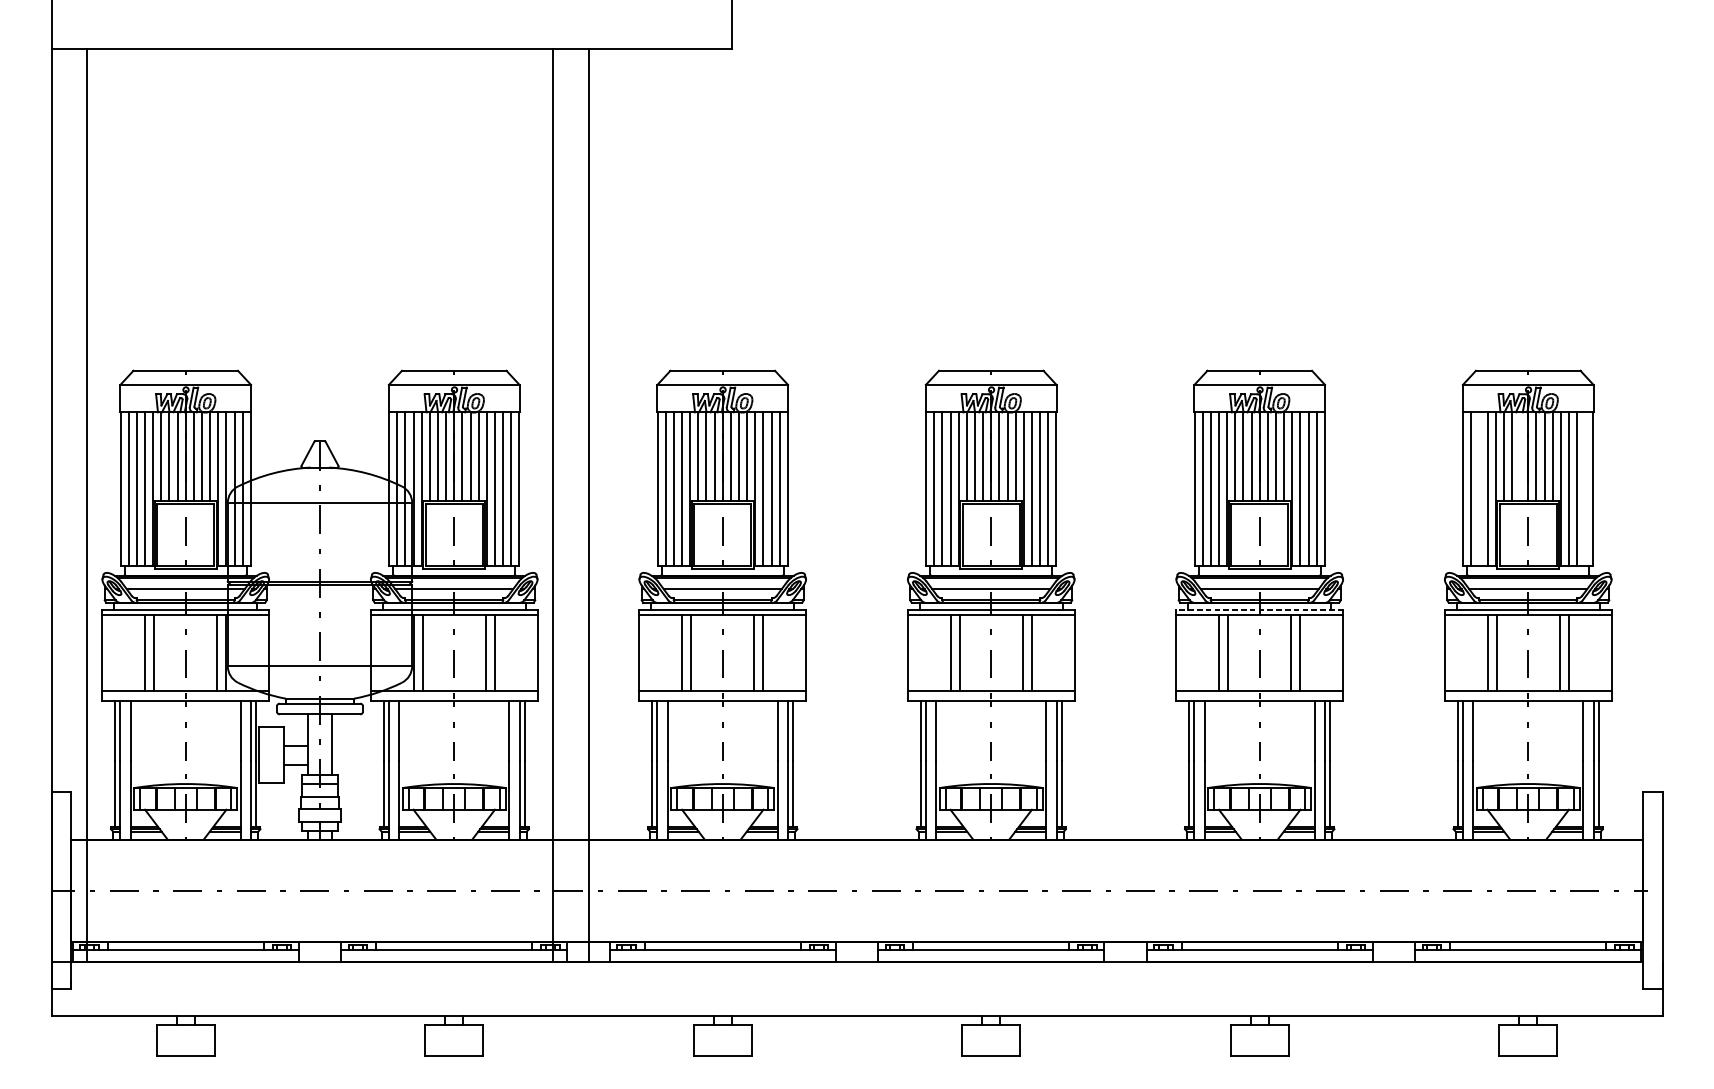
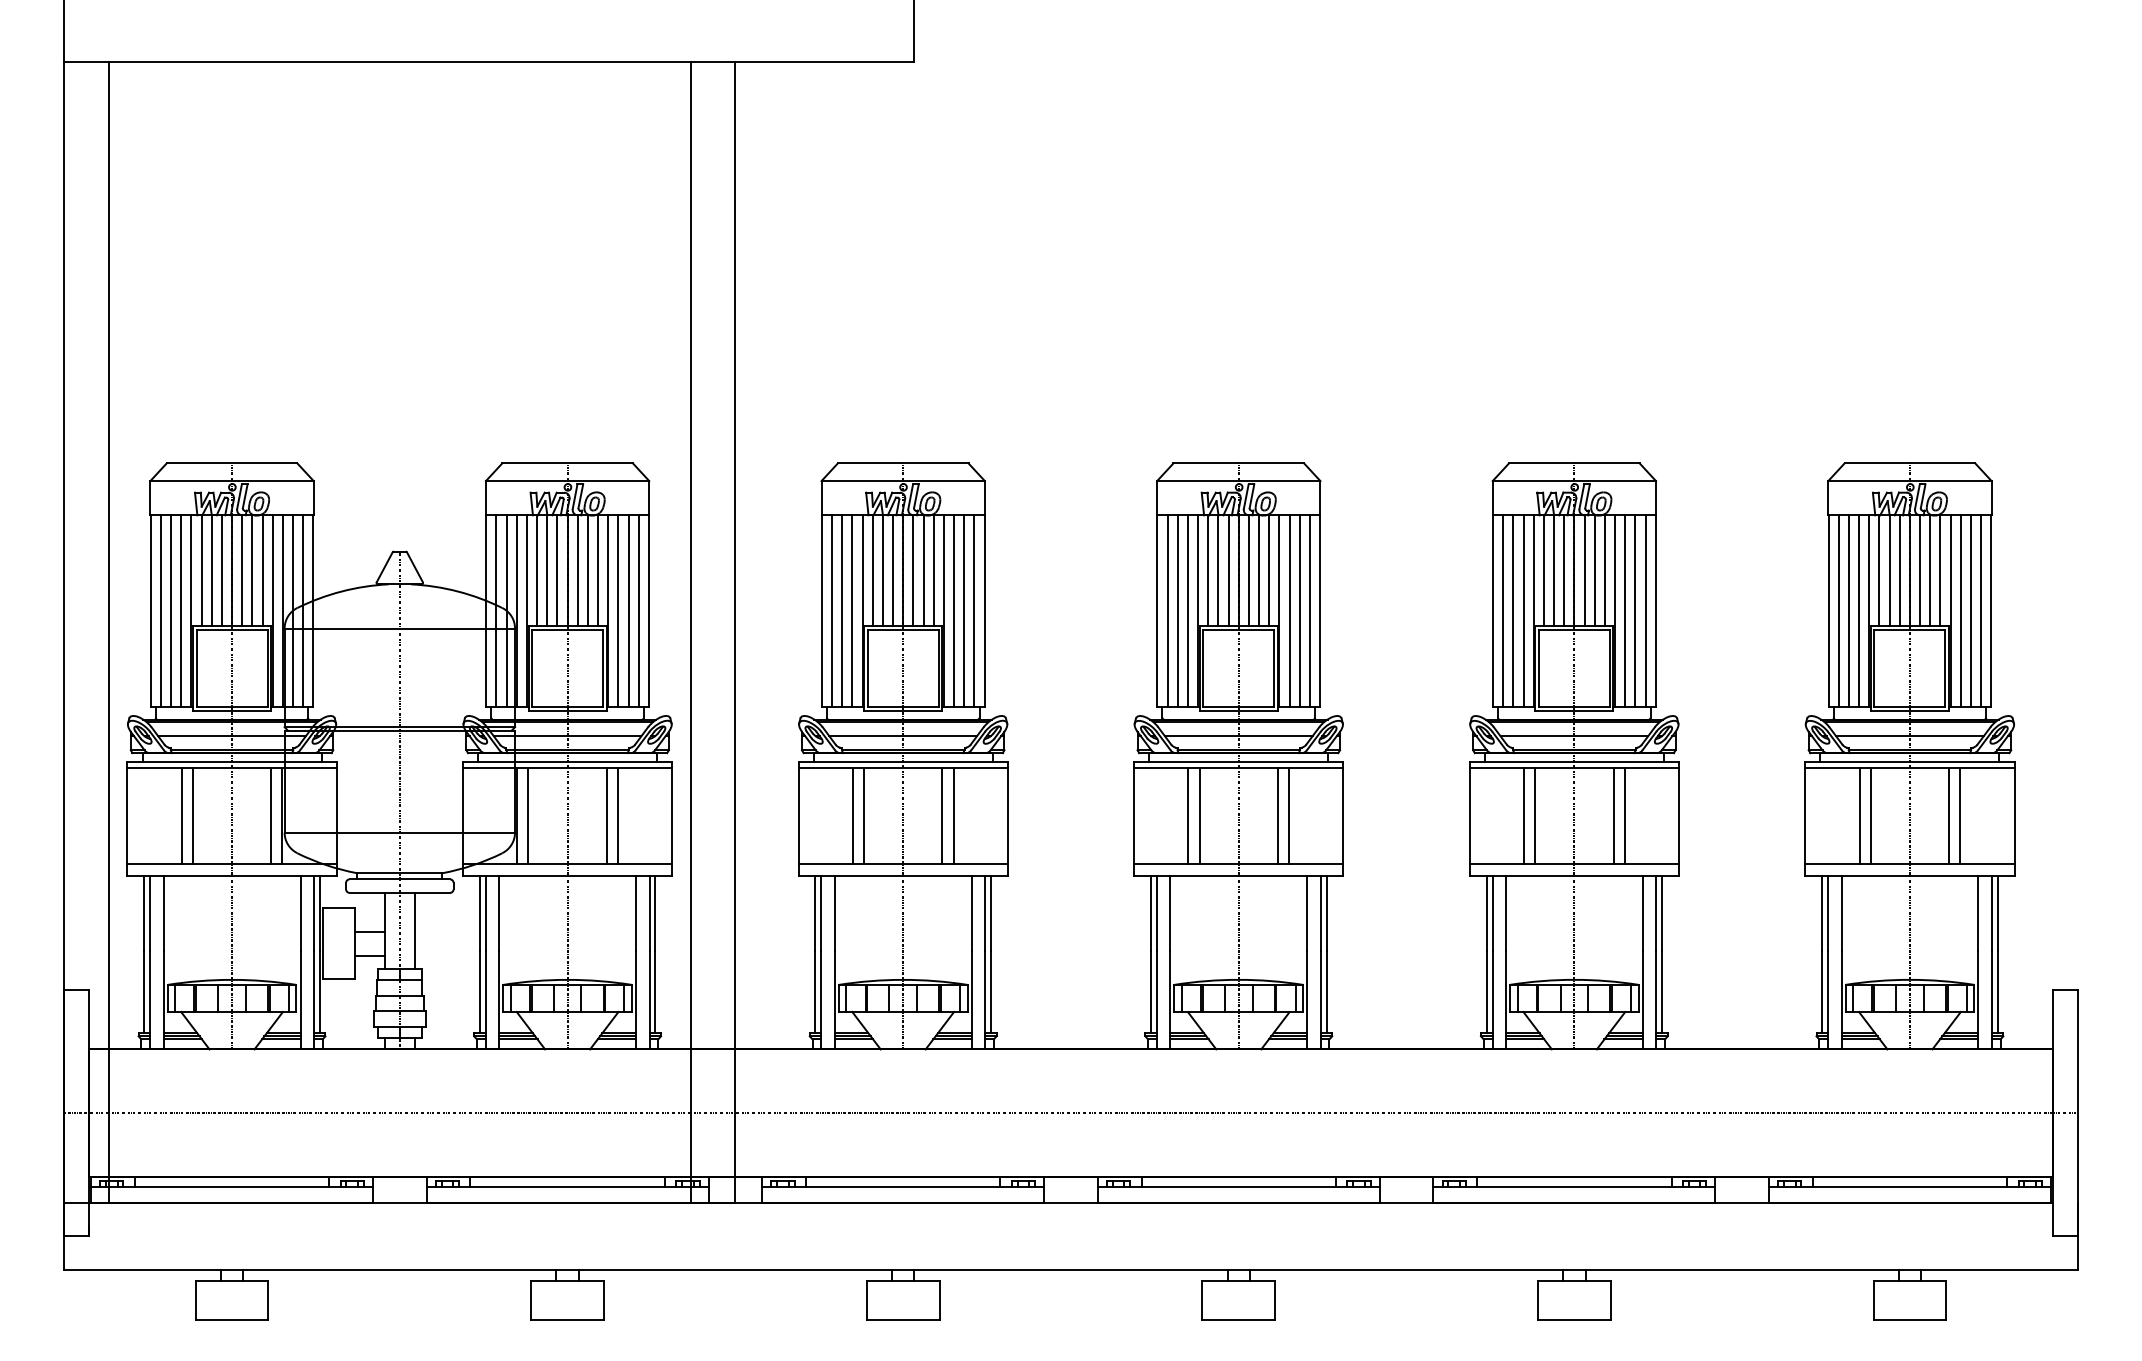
line: (1519, 456) -> (1899, 570), added
line: (1479, 488) -> (1848, 610), added
line: (1585, 488) -> (1981, 610), added
line: (1259, 610) -> (1574, 762), dashed -> solid

